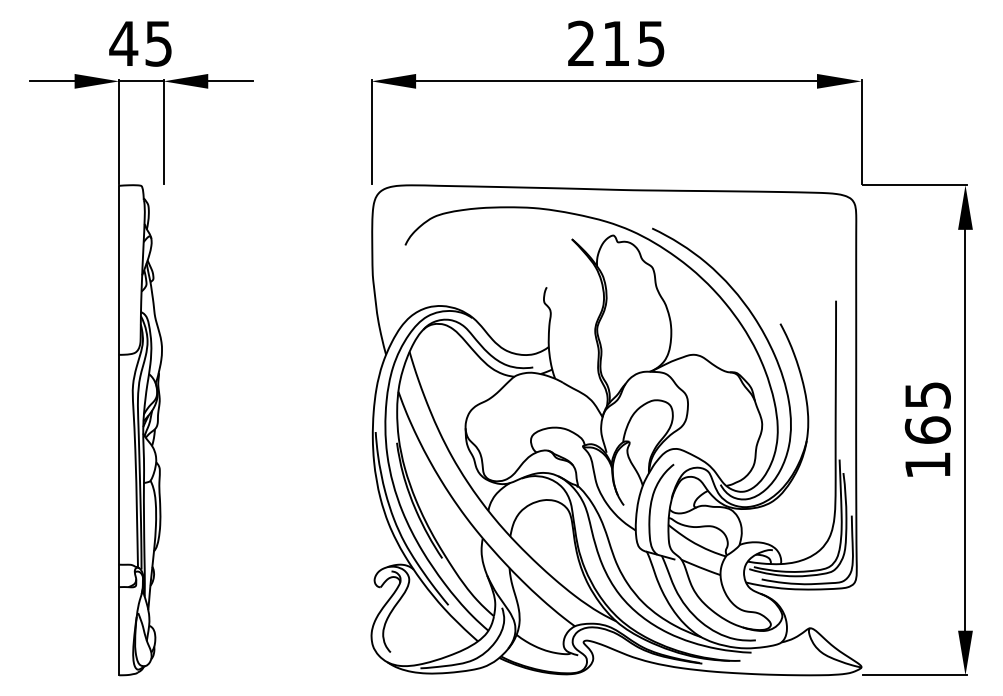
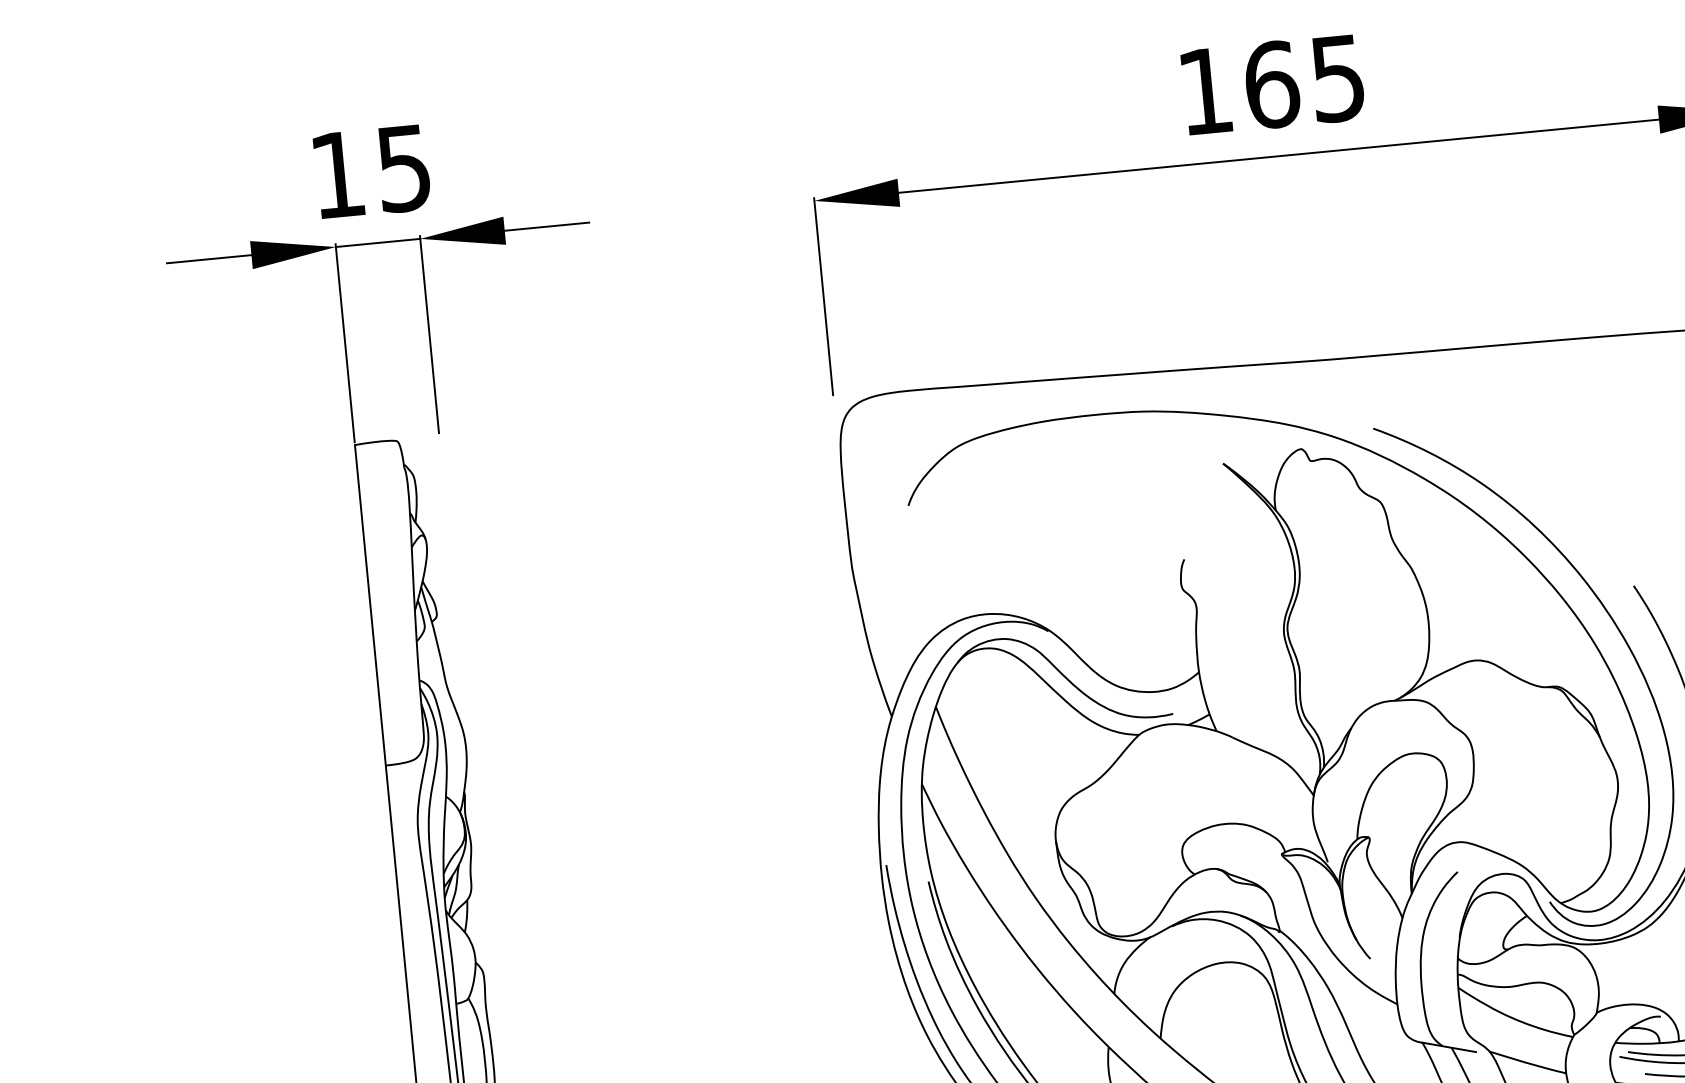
text: (123, 43) -> (337, 174), 45 -> 15
text: (599, 43) -> (1239, 87), 215 -> 165

